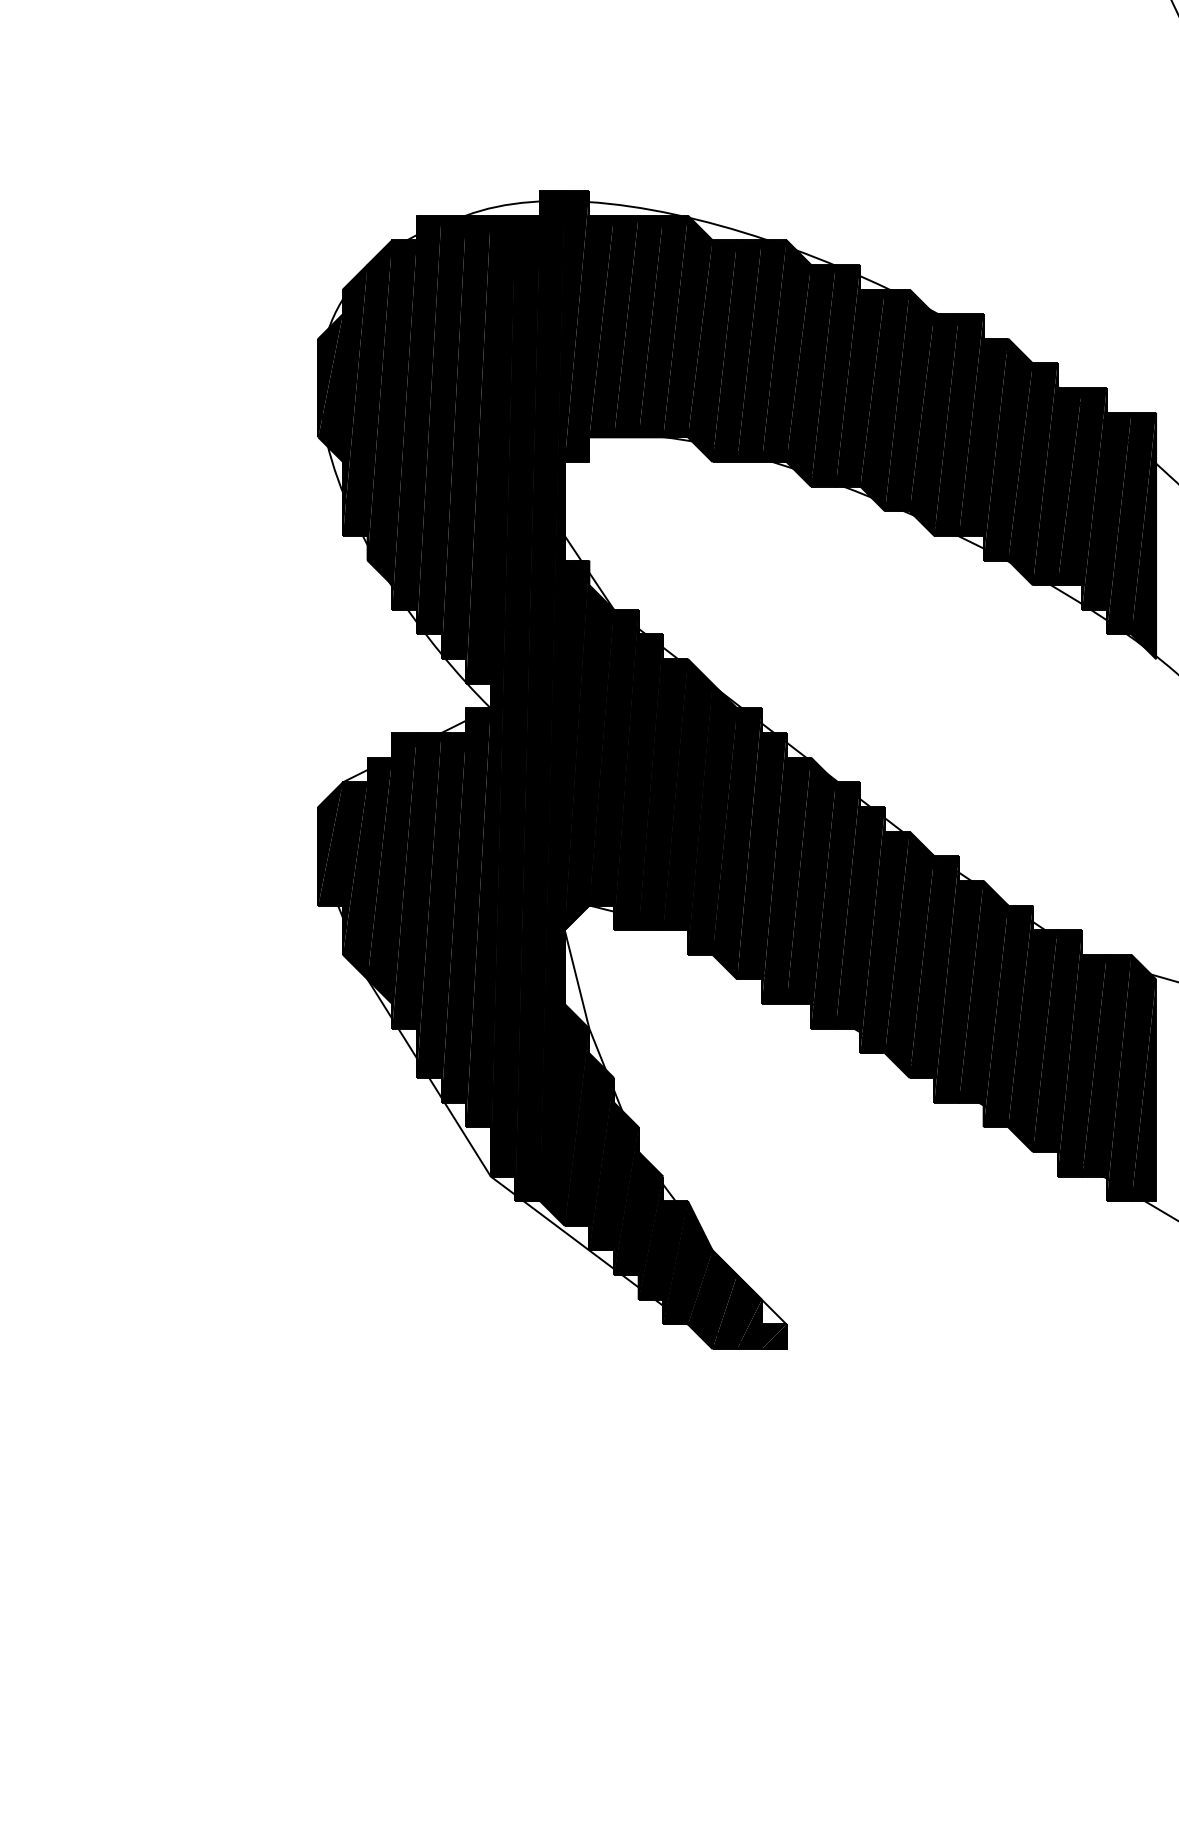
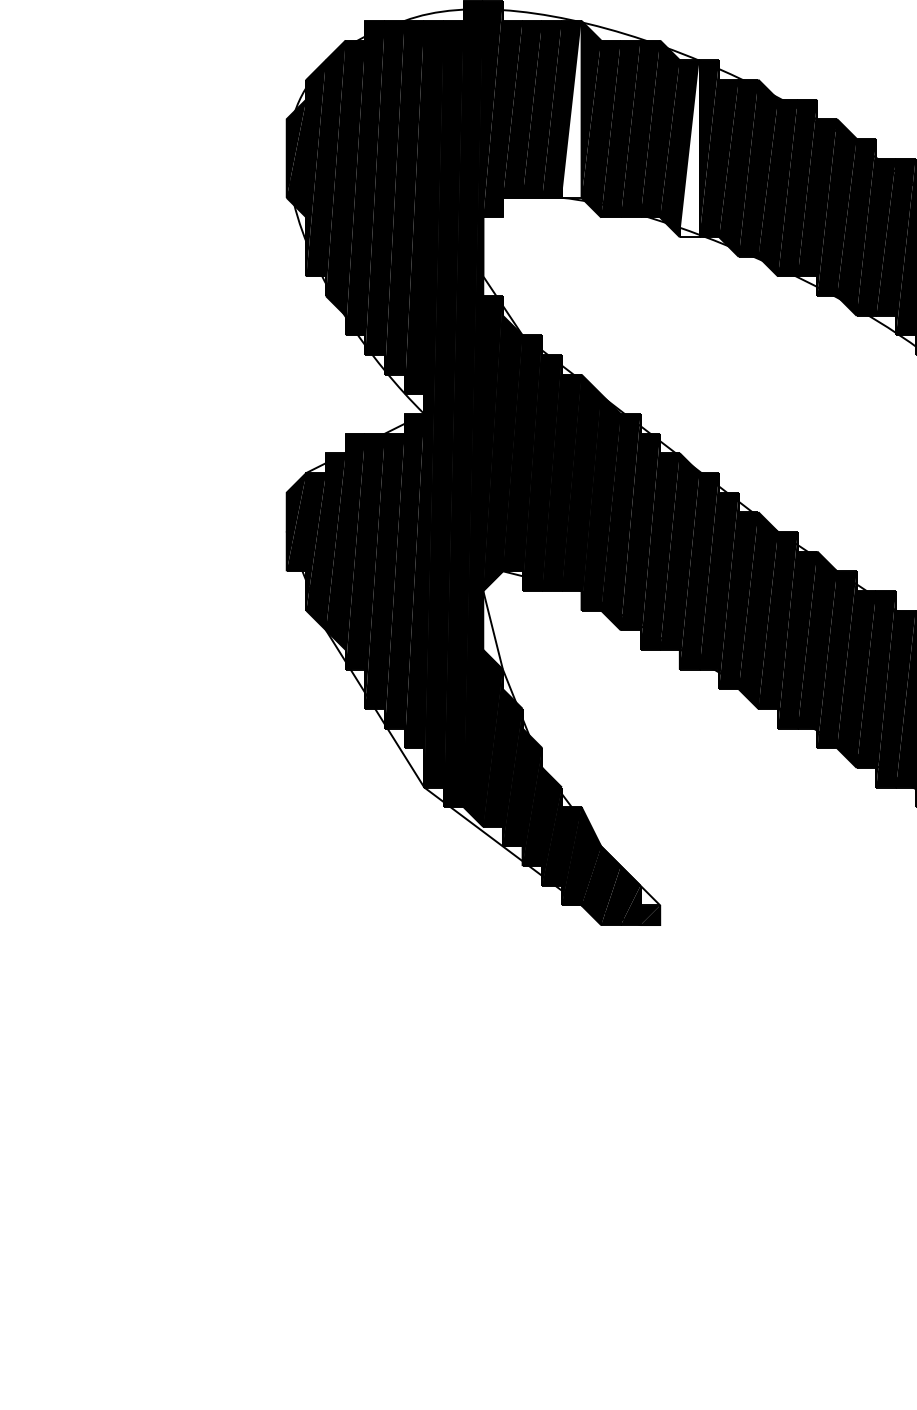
fill: (675, 326) -> (571, 109), removed
fill: (823, 375) -> (689, 148), removed

